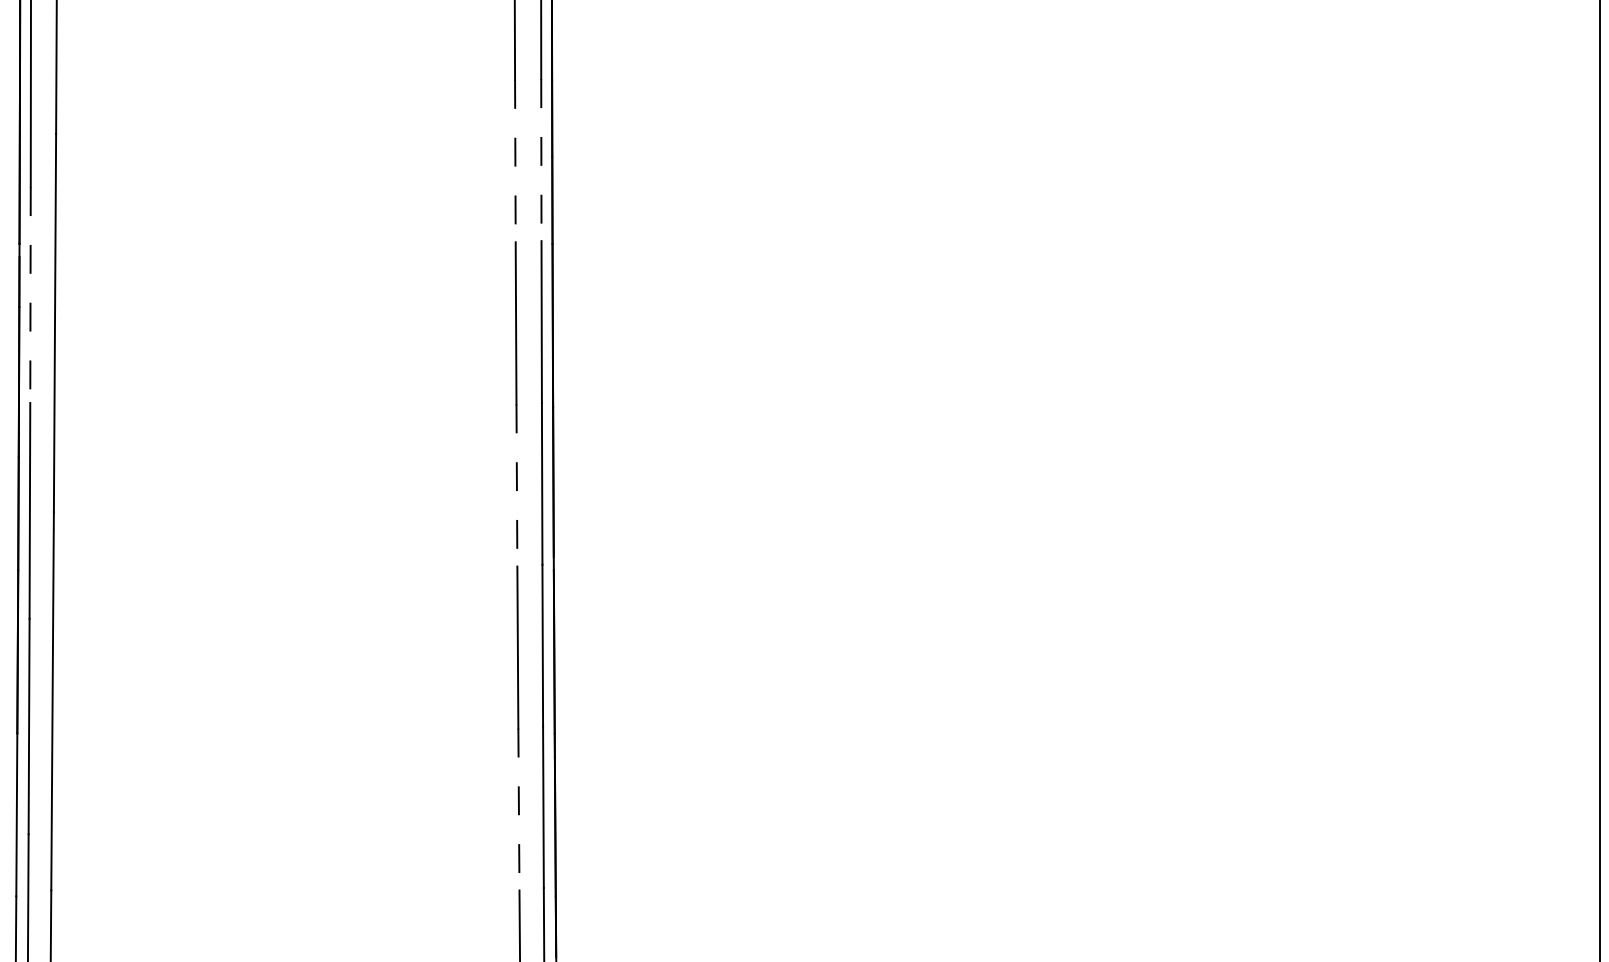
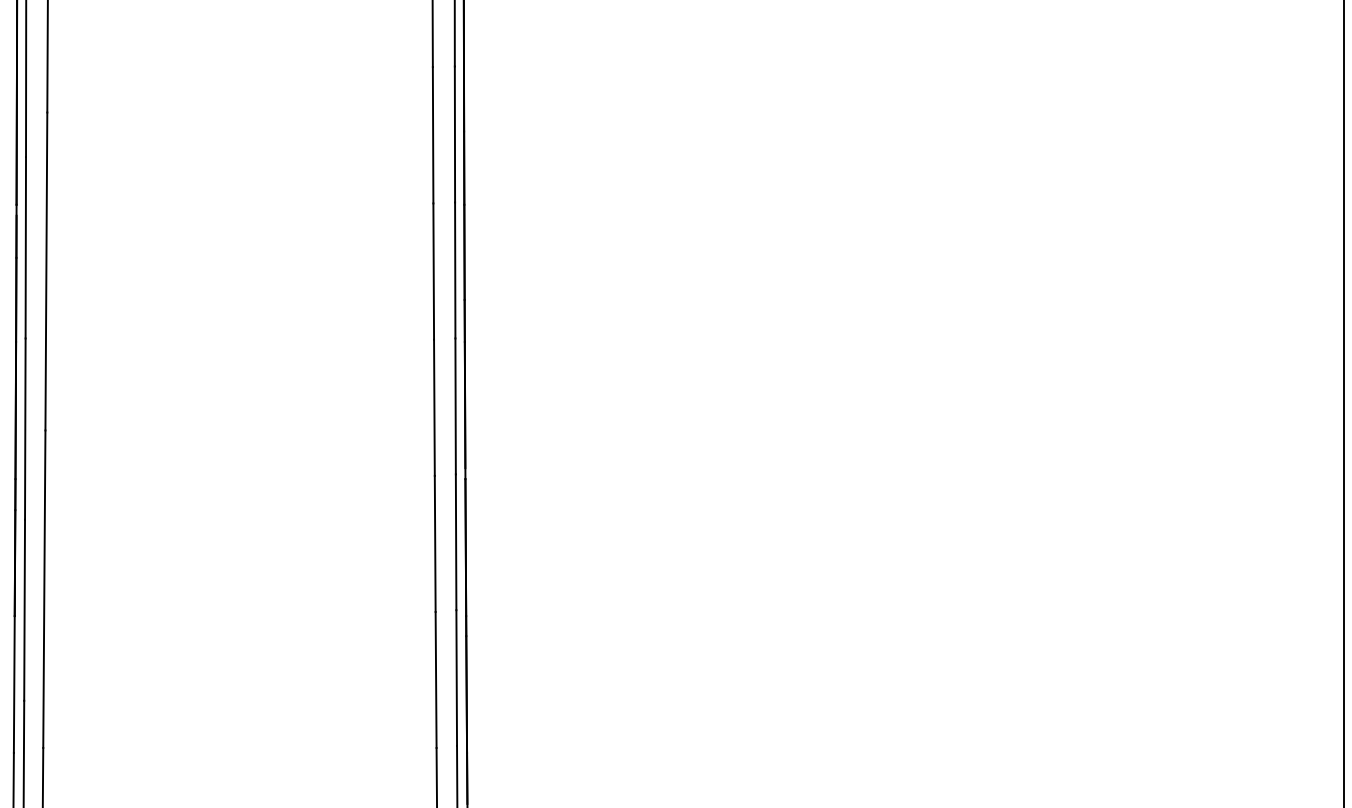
line: (540, 160) -> (454, 134), dashed -> solid
line: (515, 161) -> (433, 135), dashed -> solid
line: (30, 294) -> (25, 247), dashed -> solid
line: (517, 486) -> (434, 408), dashed -> solid
line: (519, 810) -> (436, 680), dashed -> solid

